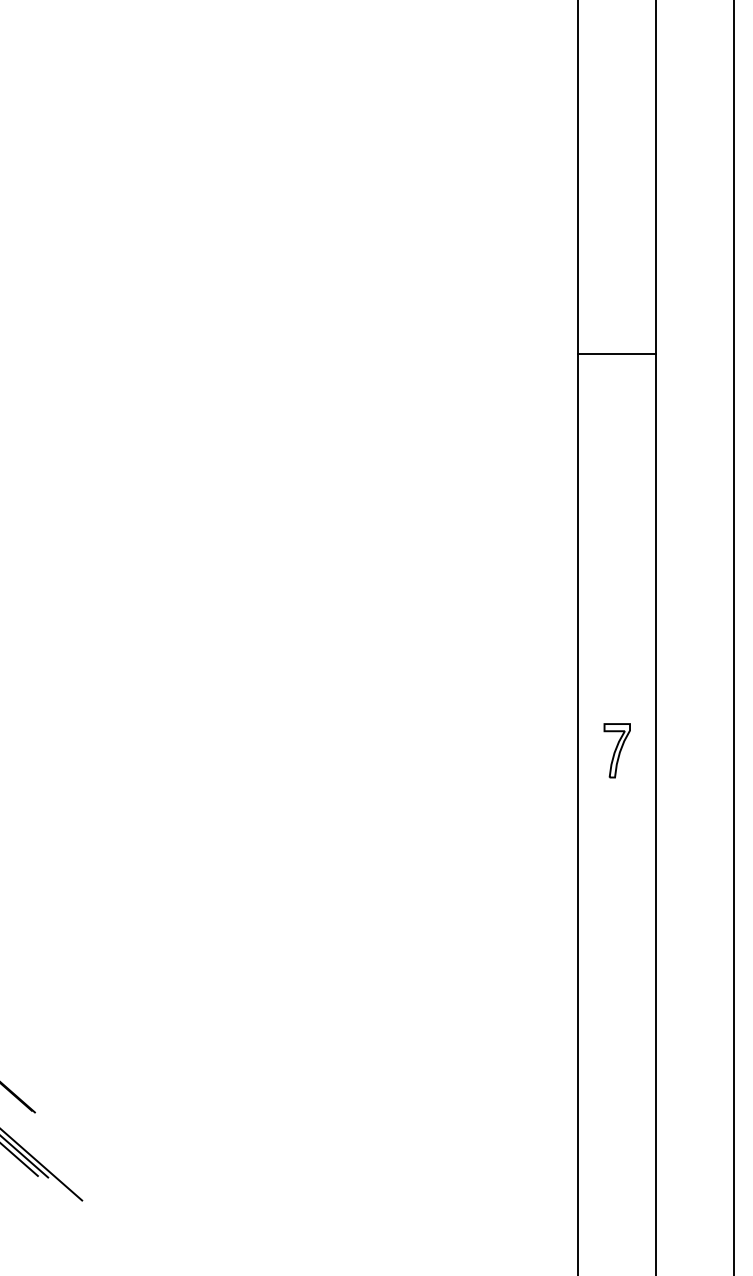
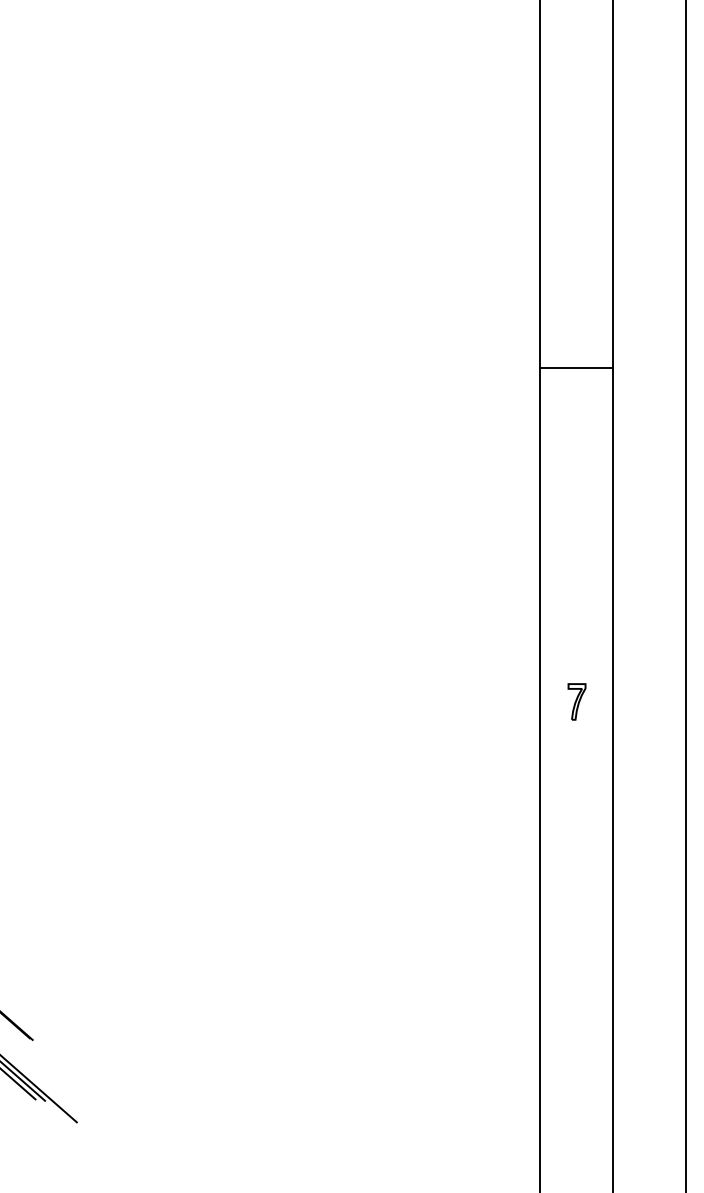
line: (616, 353) -> (576, 367), moved
part: (616, 750) -> (576, 701), size x0.71

